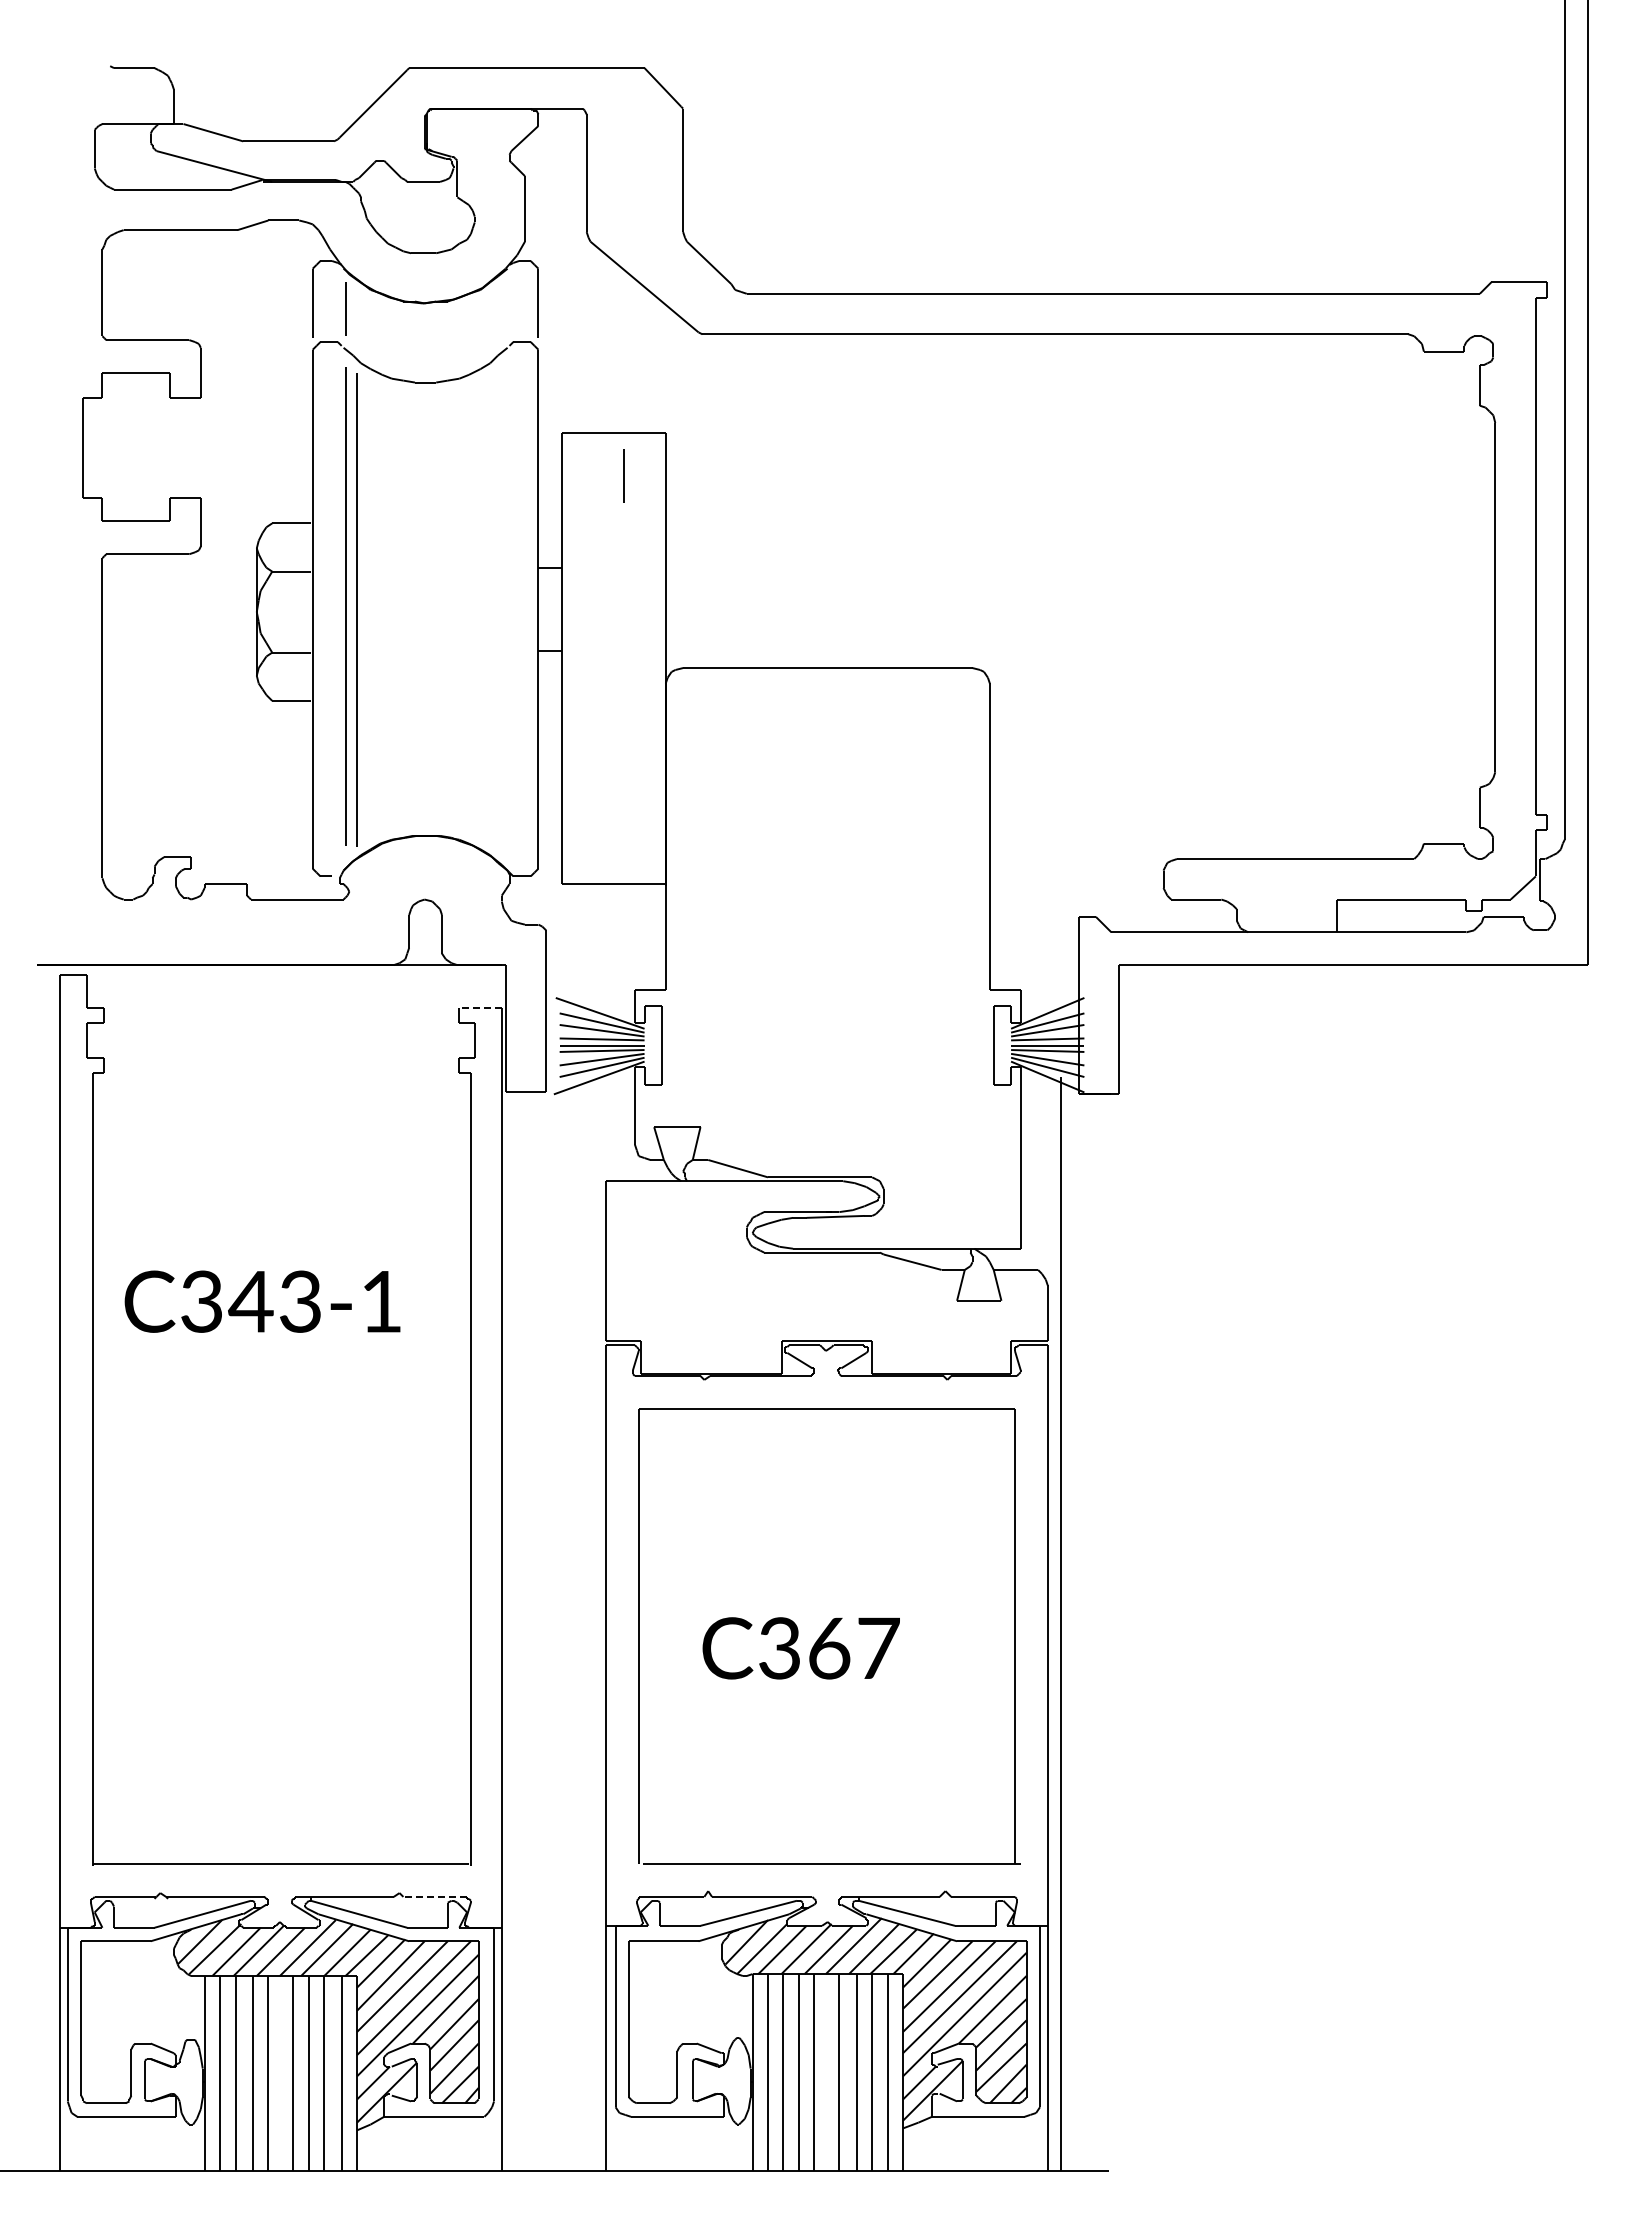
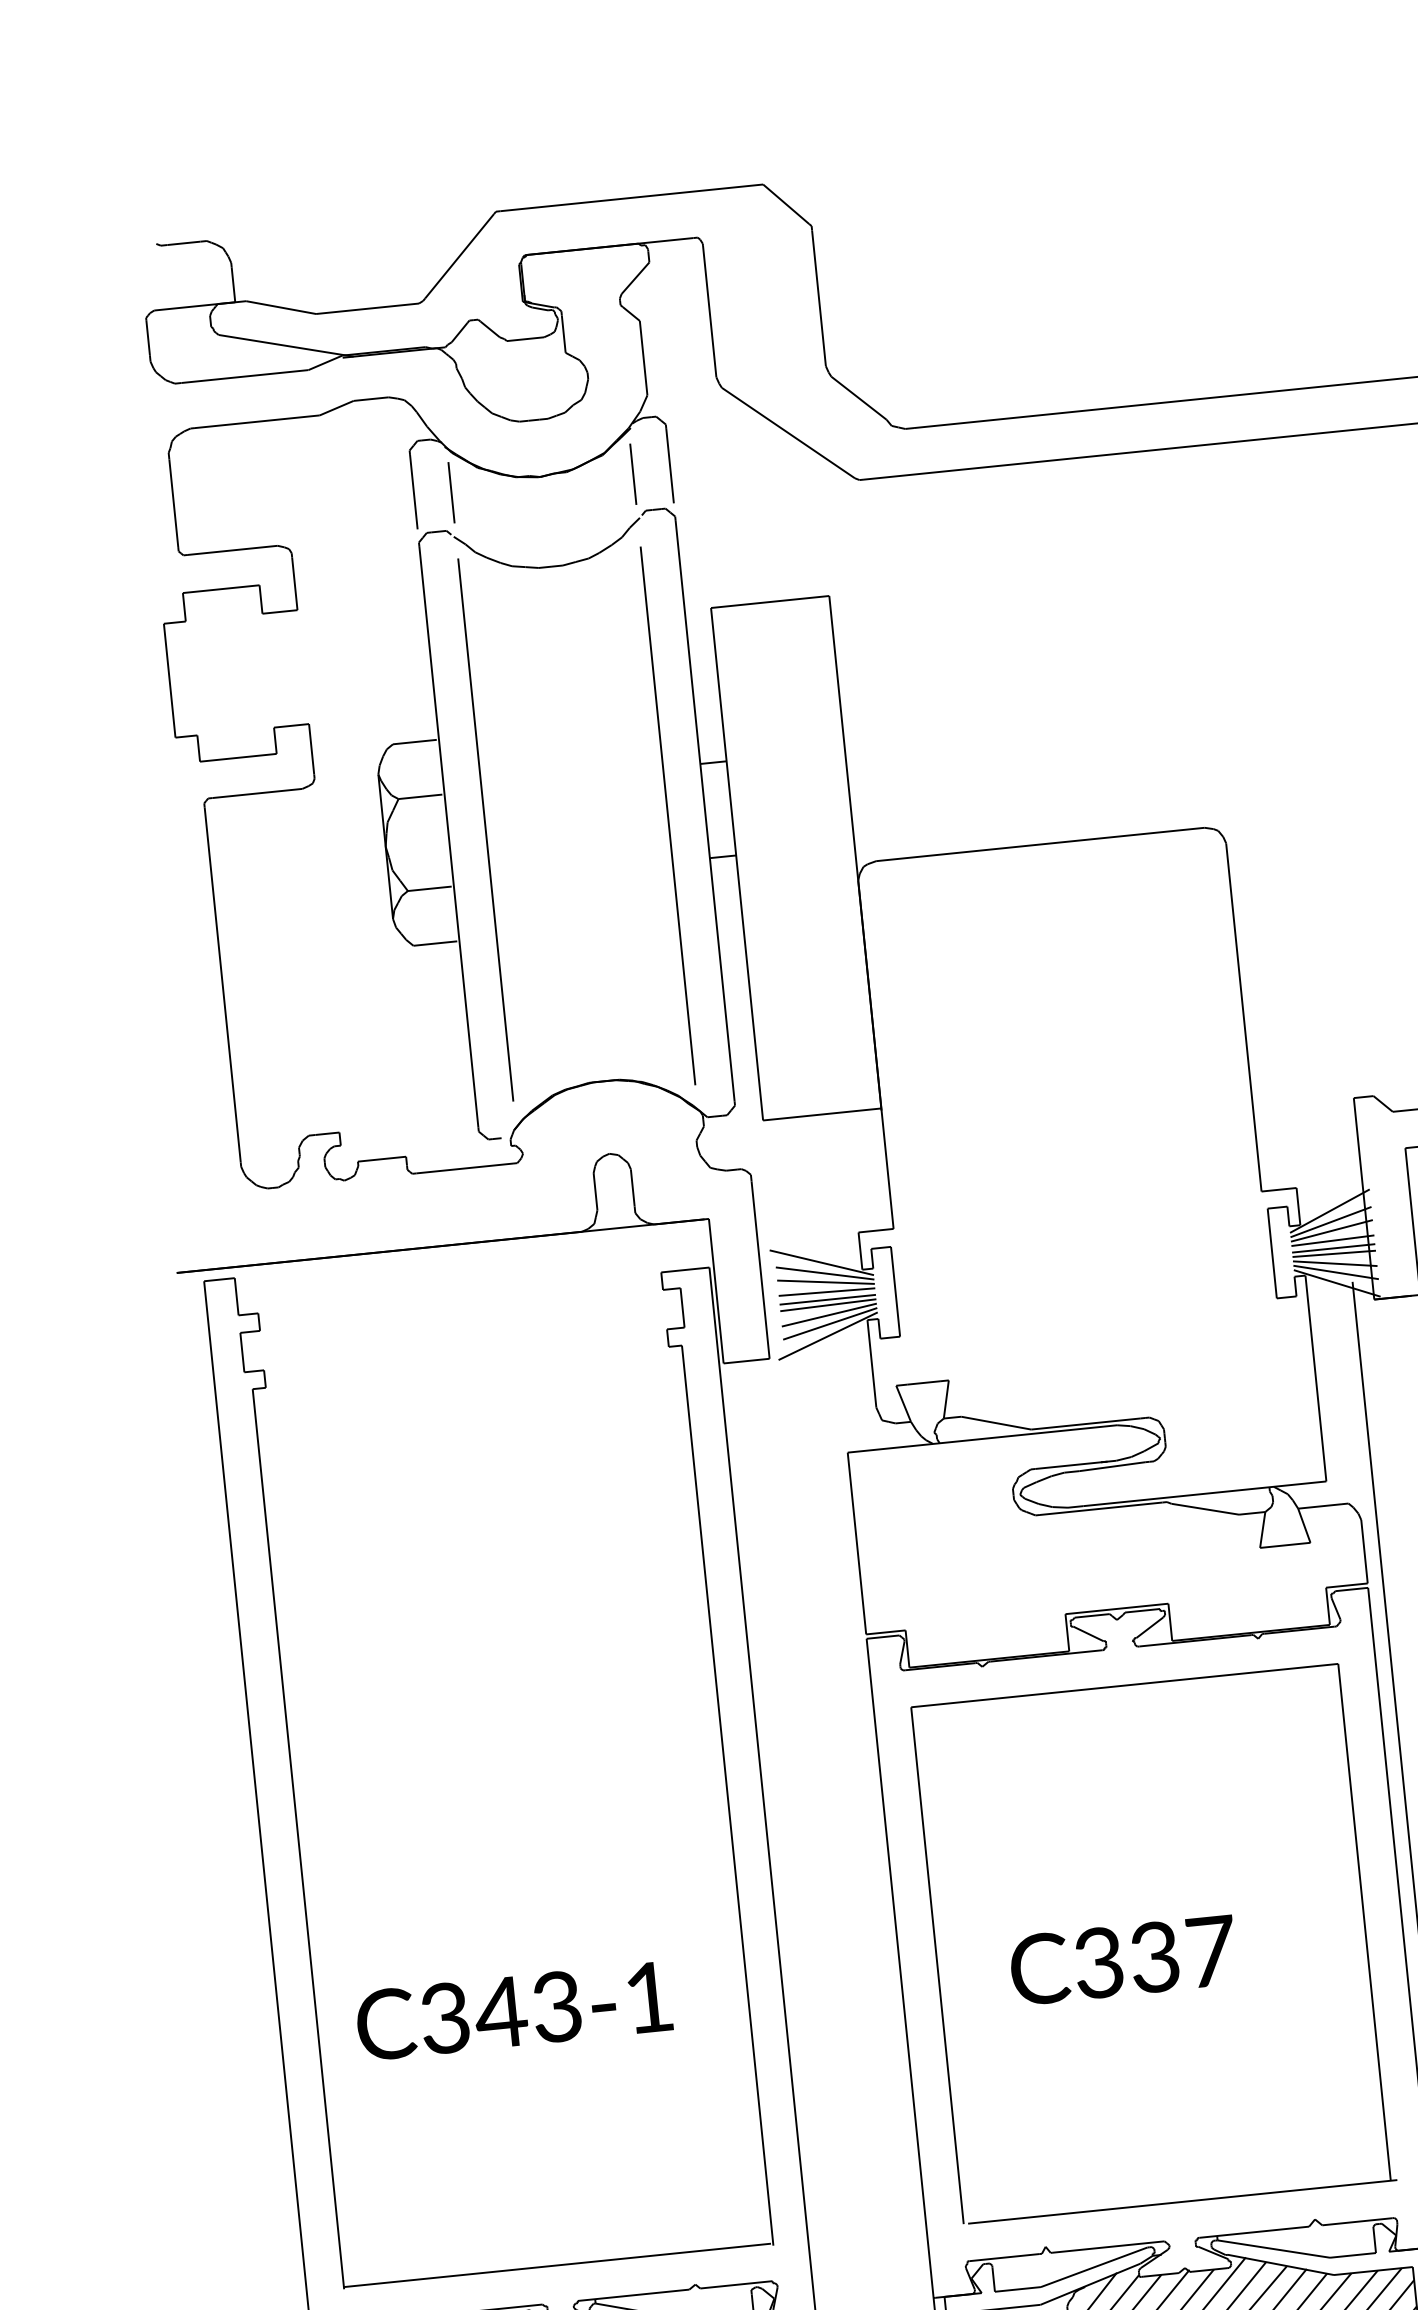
line: (623, 475) -> (633, 473), moved
line: (356, 609) -> (667, 815), moved
line: (480, 1007) -> (685, 1269), dashed -> solid
text: (262, 1301) -> (513, 2011), moved
text: (829, 1648) -> (1155, 1957), C367 -> C337
line: (435, 1896) -> (736, 2284), dashed -> solid

